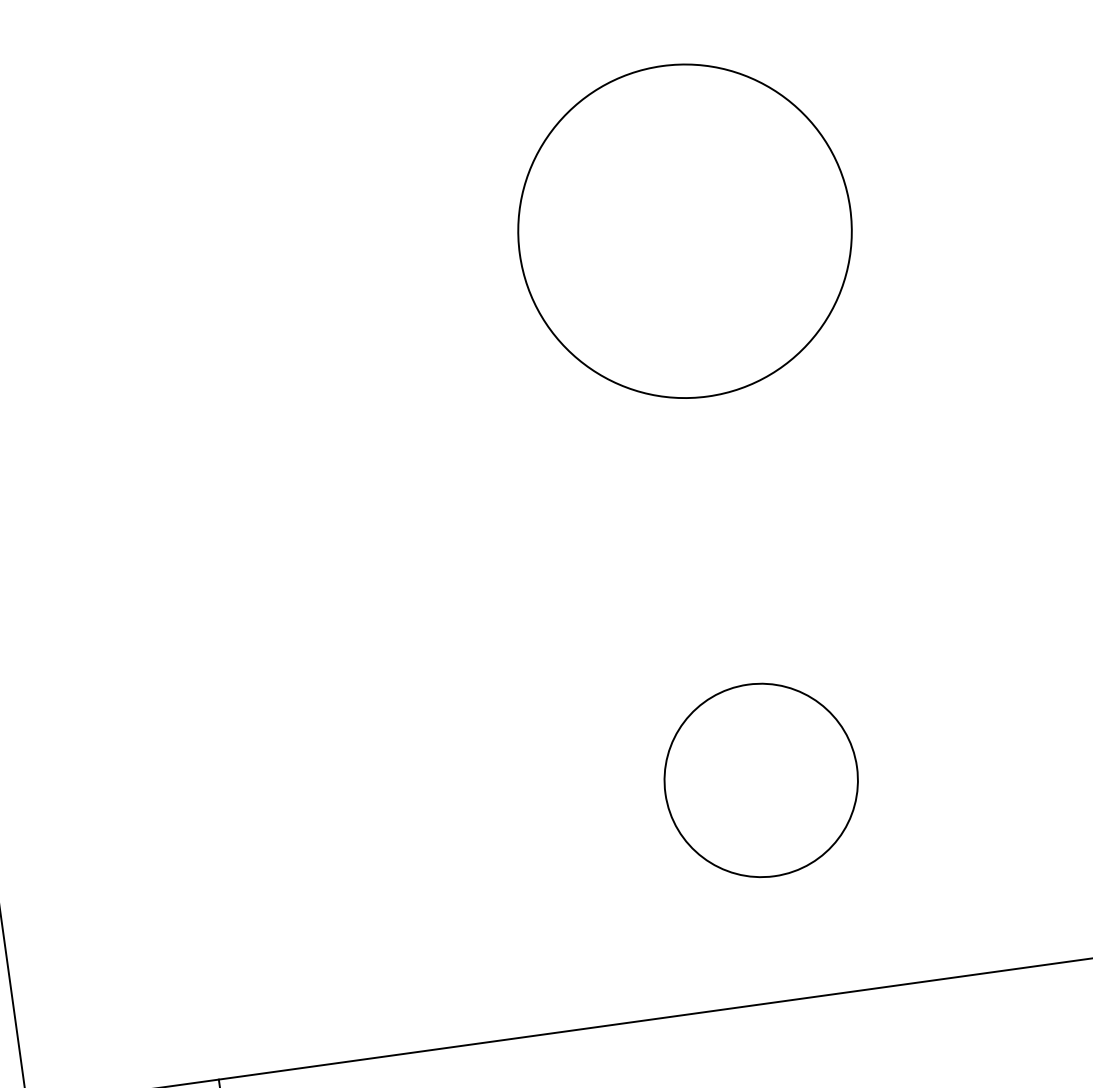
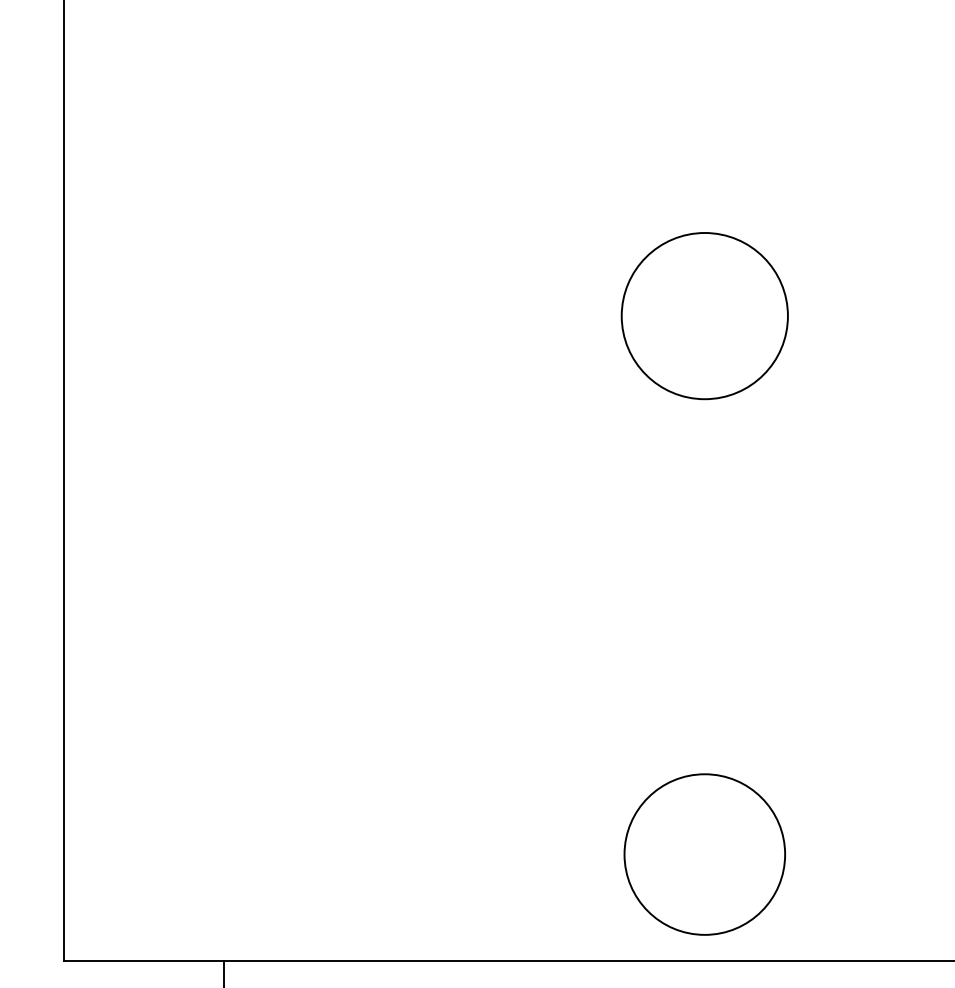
circle: (684, 230) -> (704, 315), size x0.6
circle: (760, 780) -> (704, 854), moved

